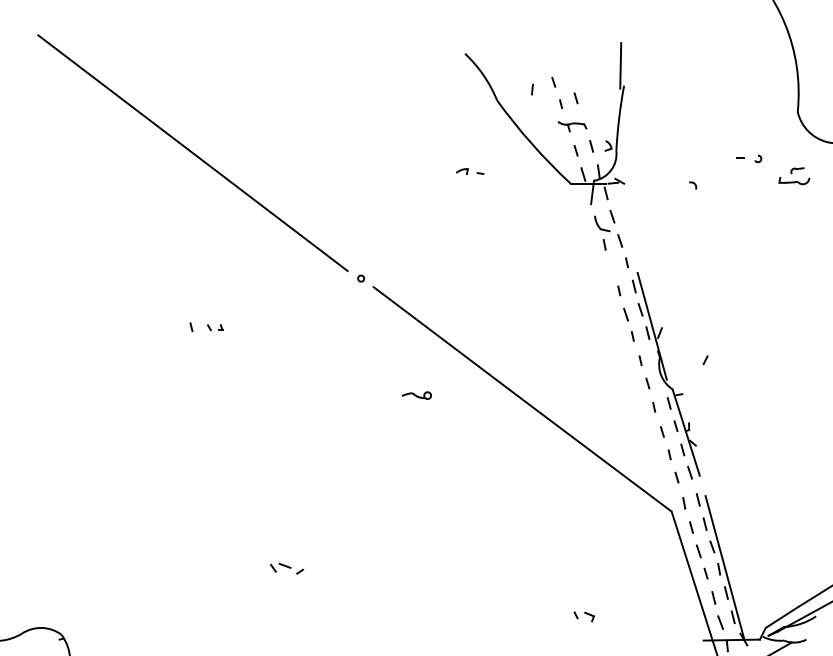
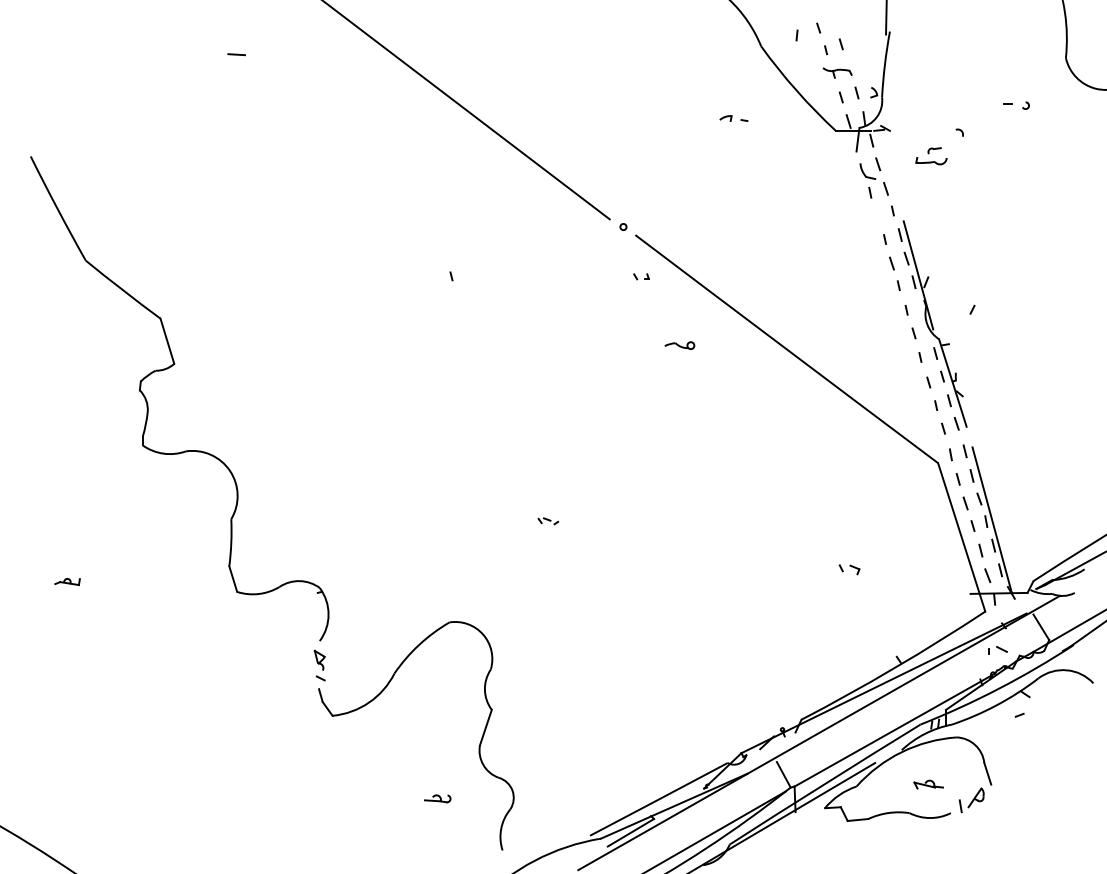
part: (794, 176) -> (931, 156), moved
part: (215, 327) -> (641, 276), moved
part: (287, 569) -> (548, 521), size x0.6

